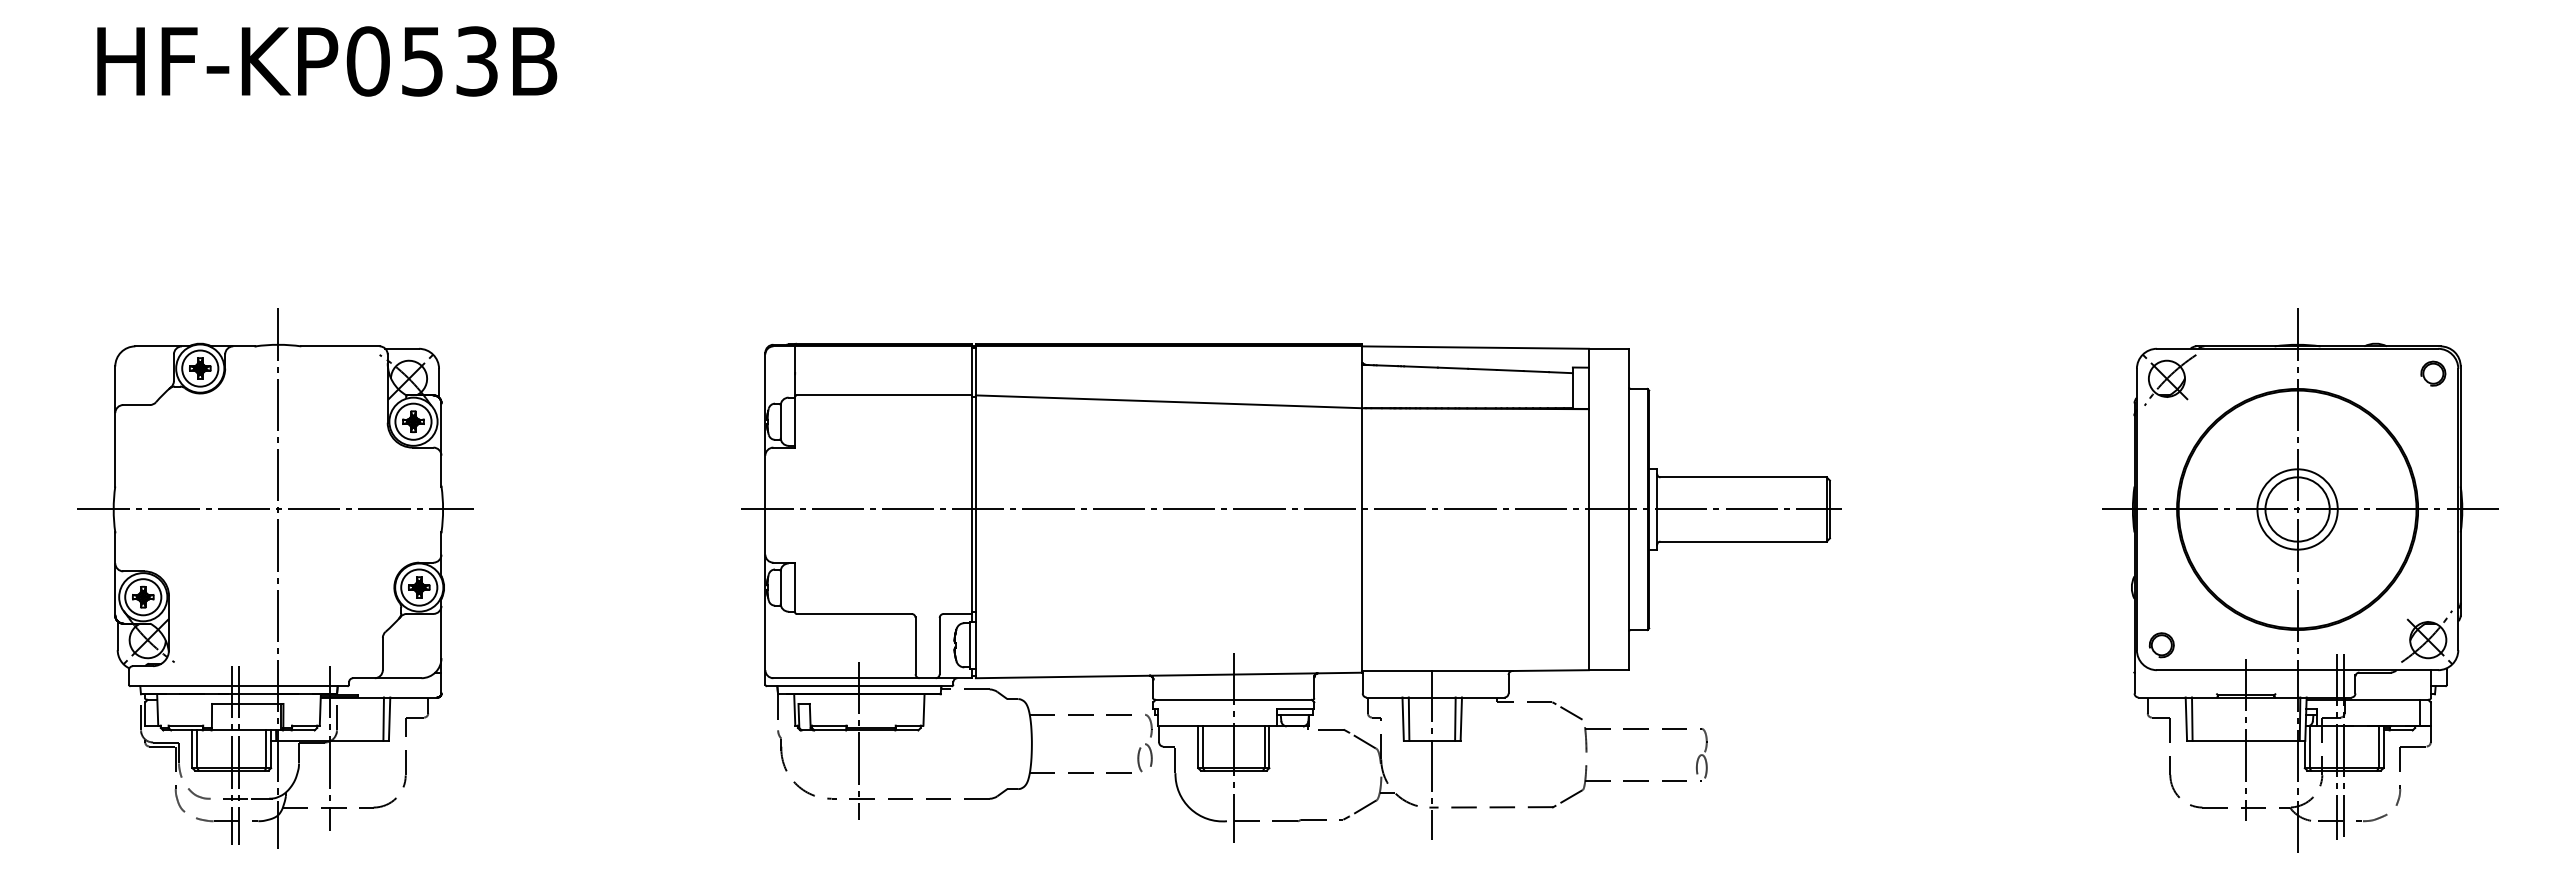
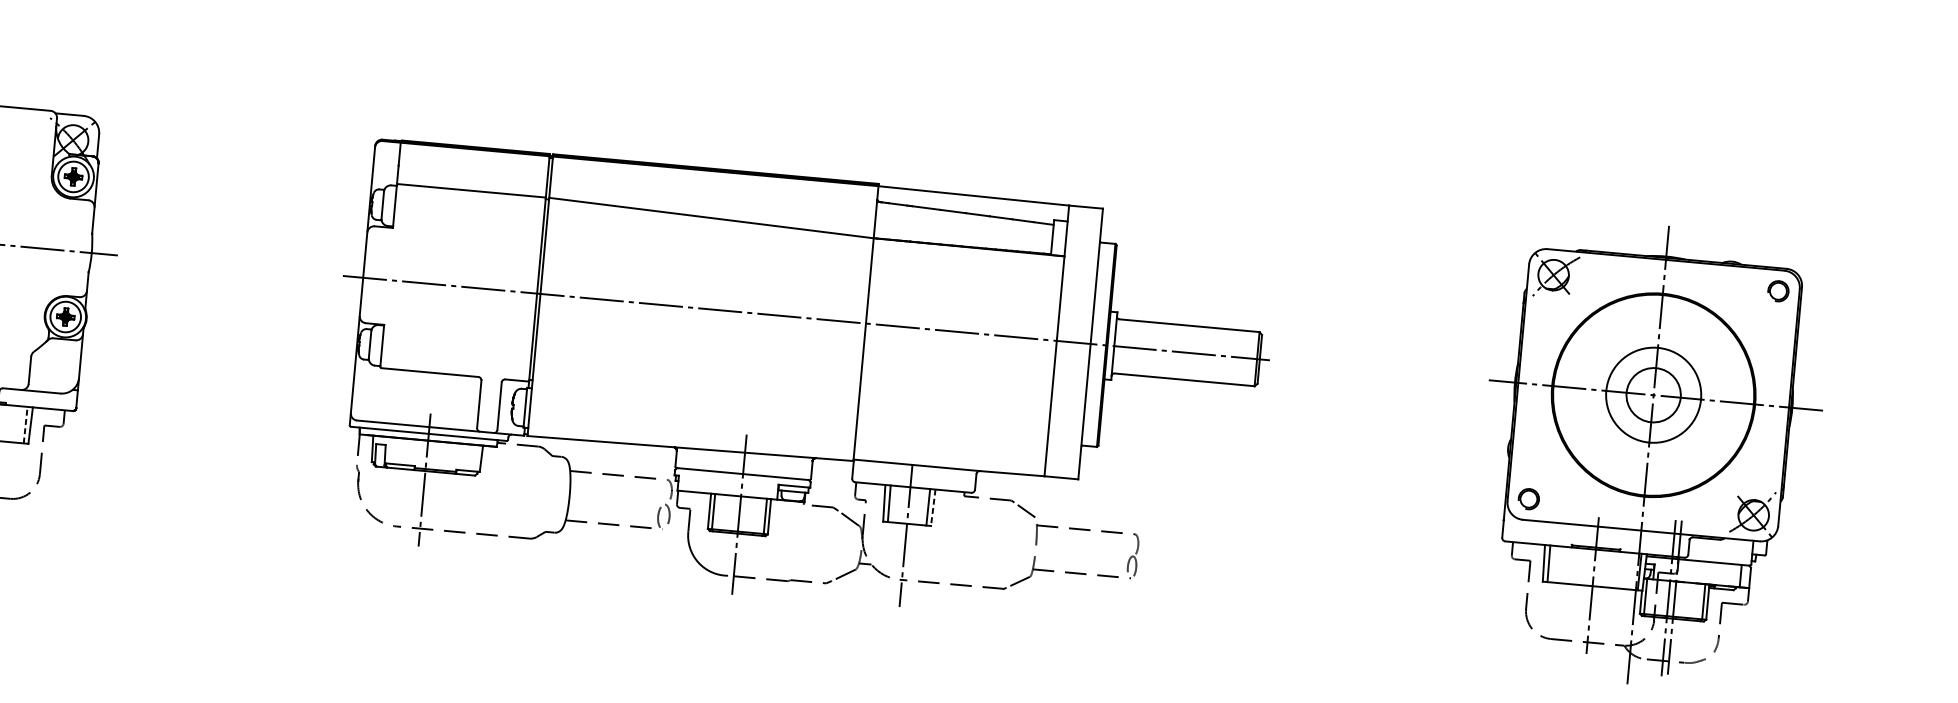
circle: (2297, 509) -> (1653, 395), size x1.4
line: (383, 719) -> (25, 425), solid -> dashed
line: (1461, 719) -> (933, 508), solid -> dashed

